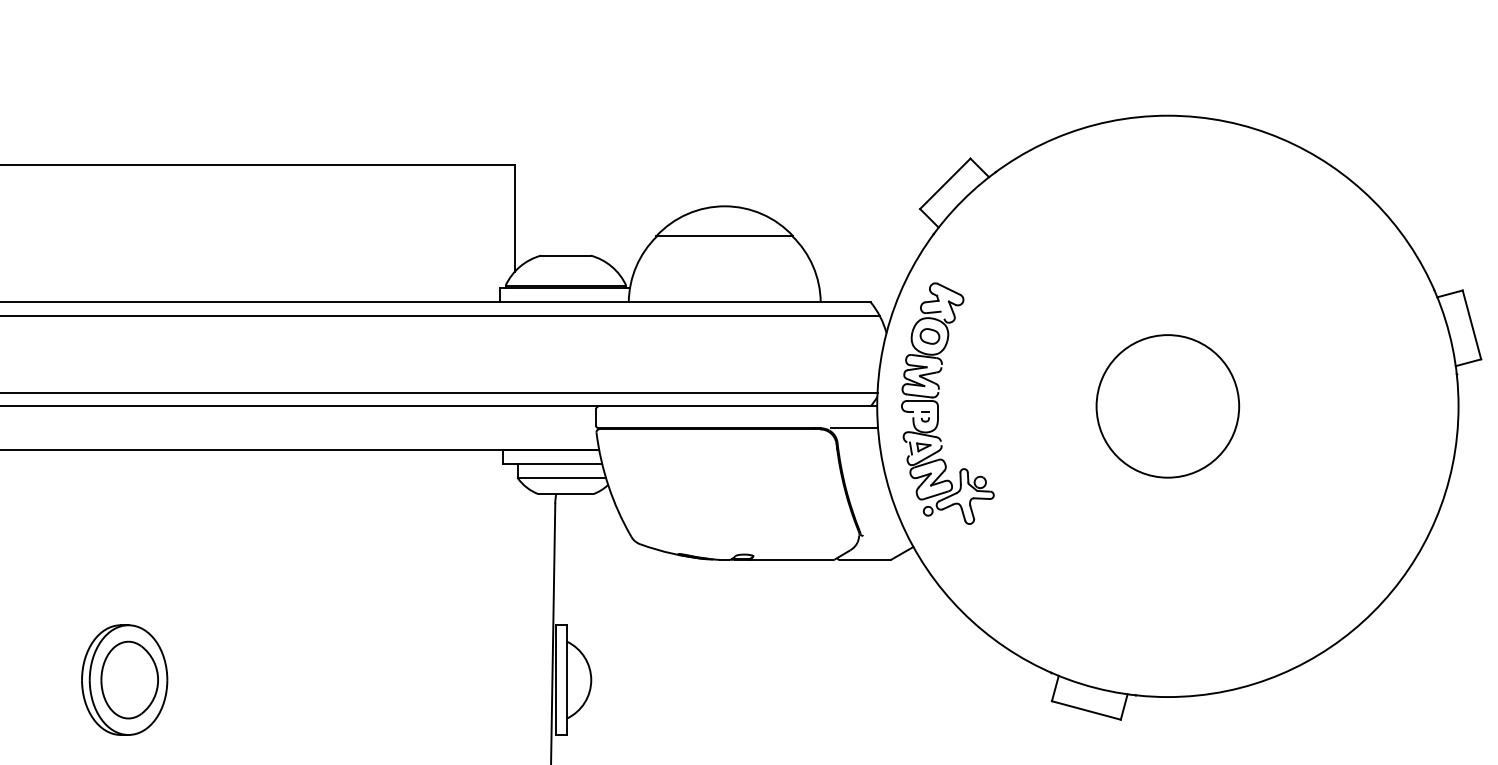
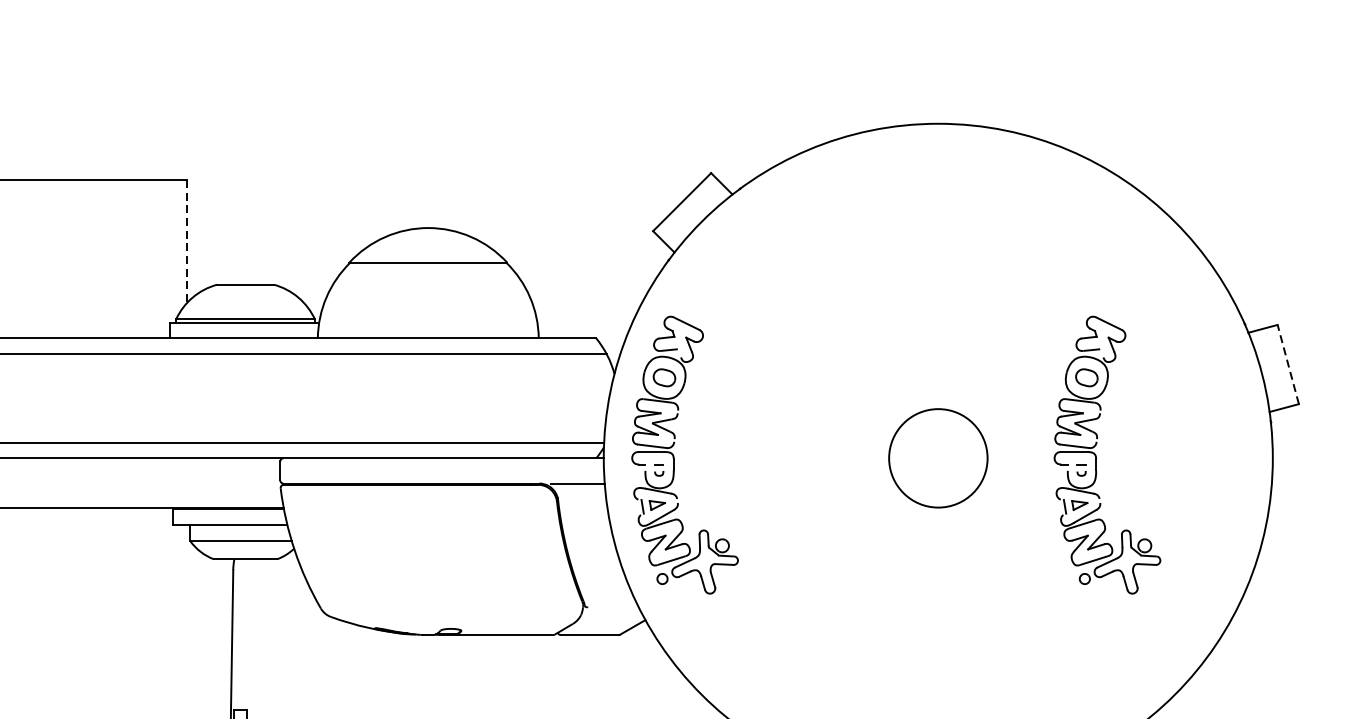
line: (514, 218) -> (186, 242), solid -> dashed
line: (1471, 324) -> (1287, 364), solid -> dashed
part: (1305, 403) -> (1096, 454), added
circle: (1167, 406) -> (937, 458), size x0.6

